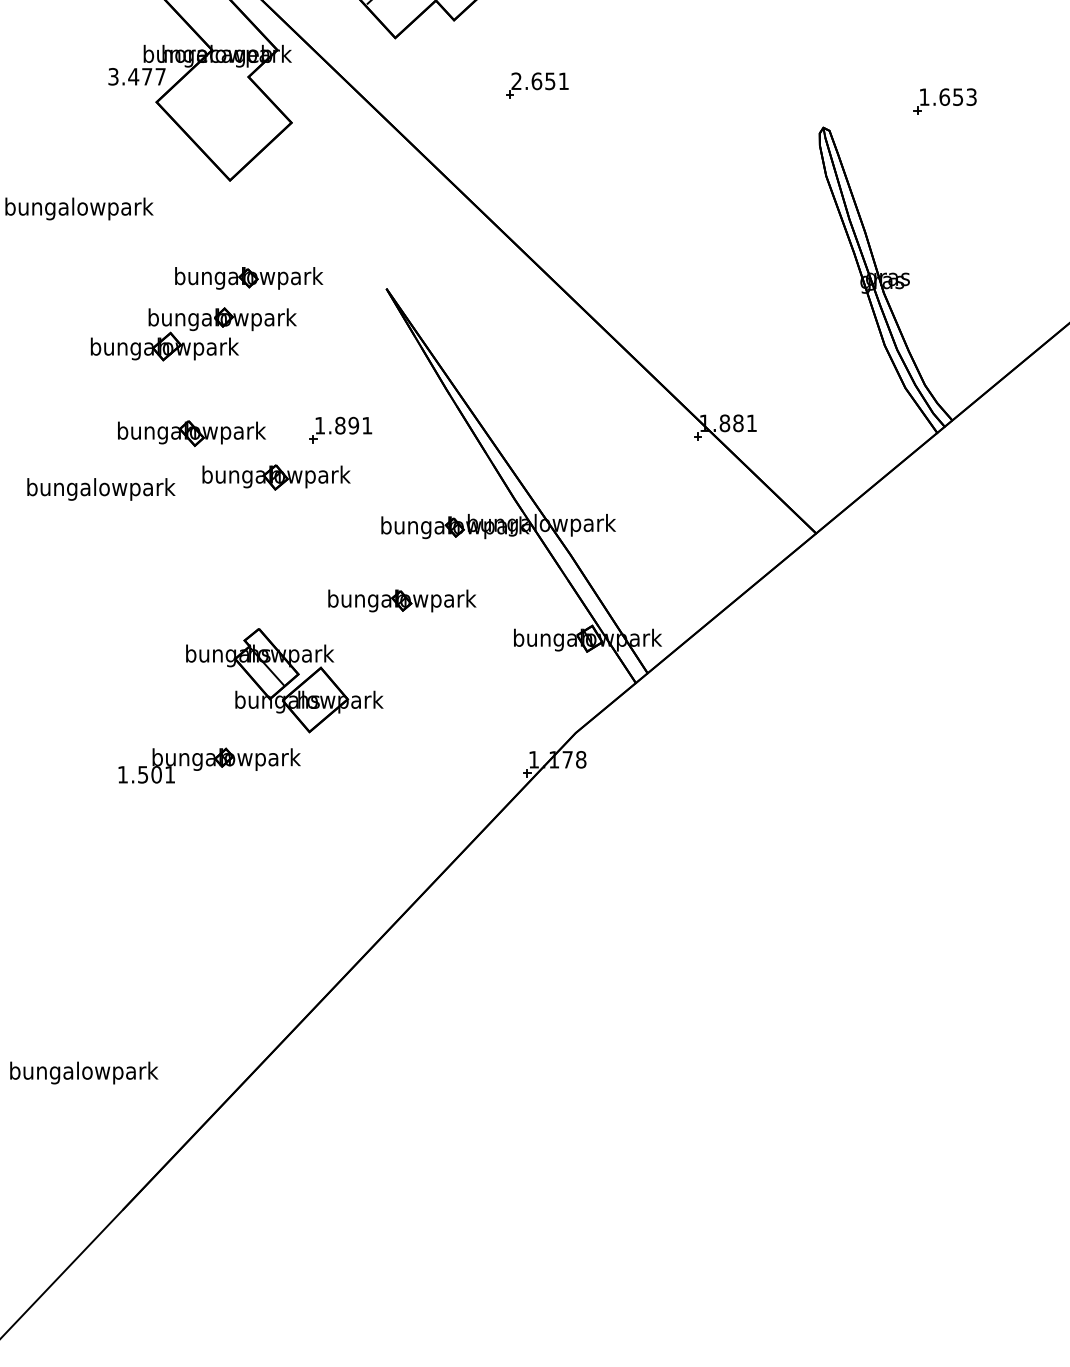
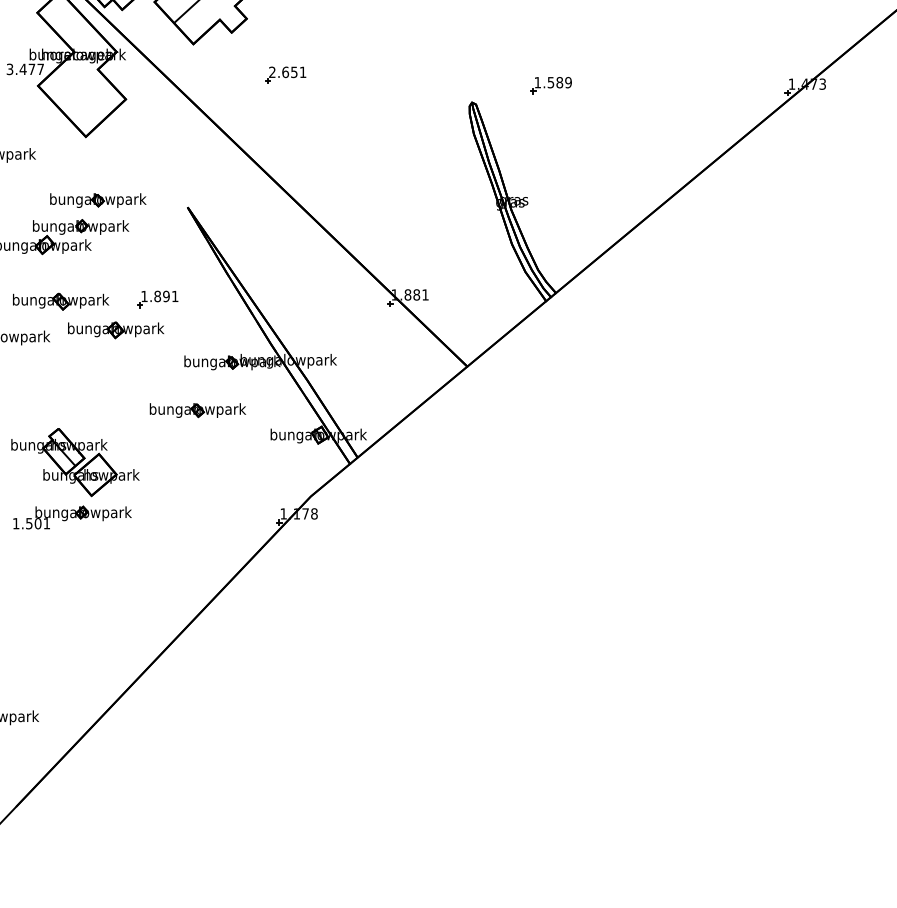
text: (957, 96) -> (559, 82), 1.653 -> 1.589
part: (284, 680) -> (75, 462), moved

